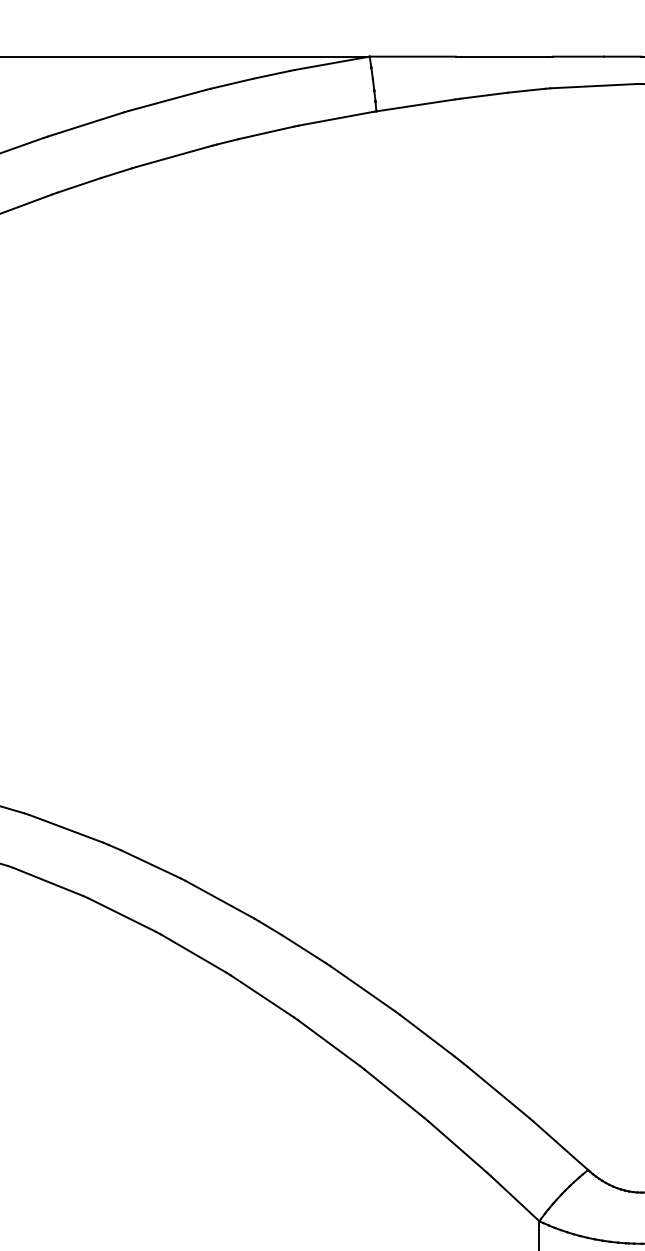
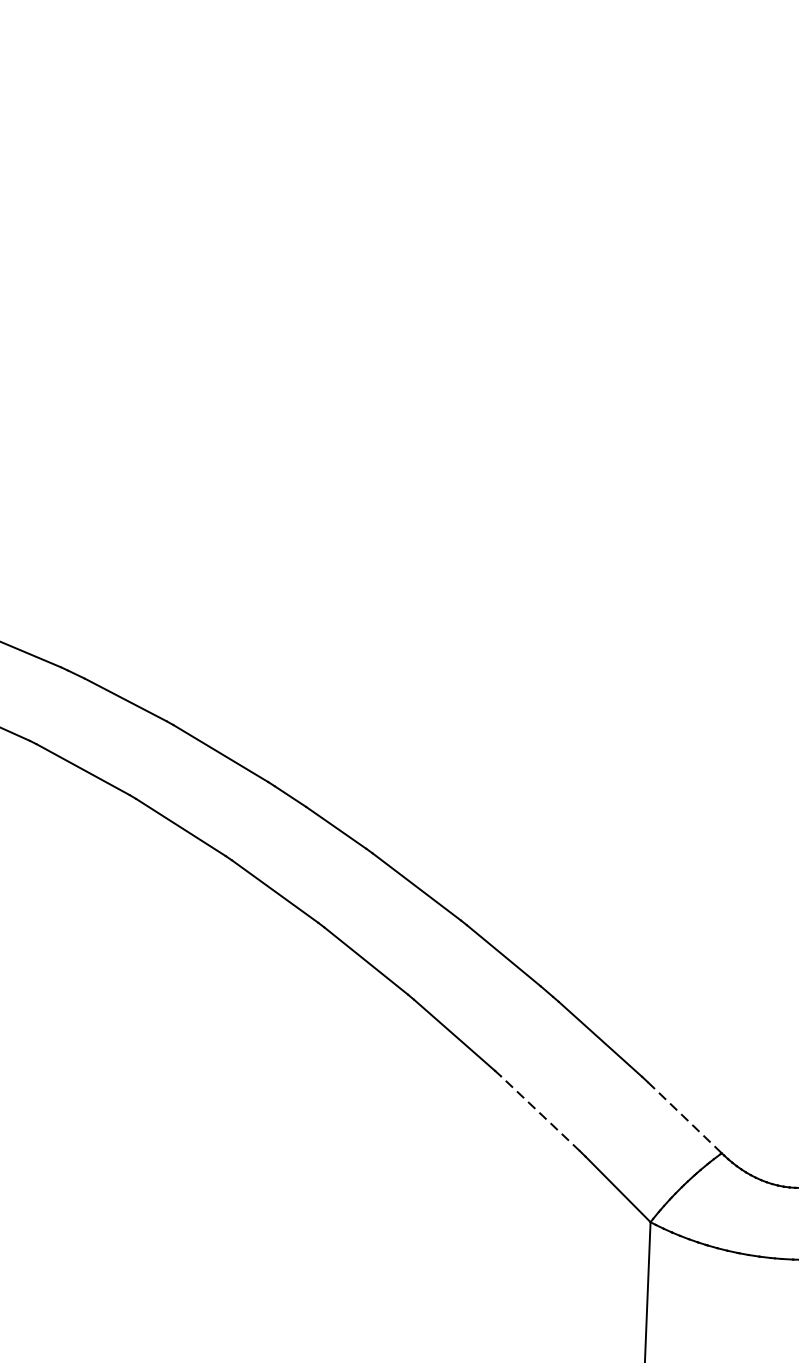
line: (560, 1145) -> (684, 1117), solid -> dashed
line: (457, 1147) -> (539, 1114), solid -> dashed

